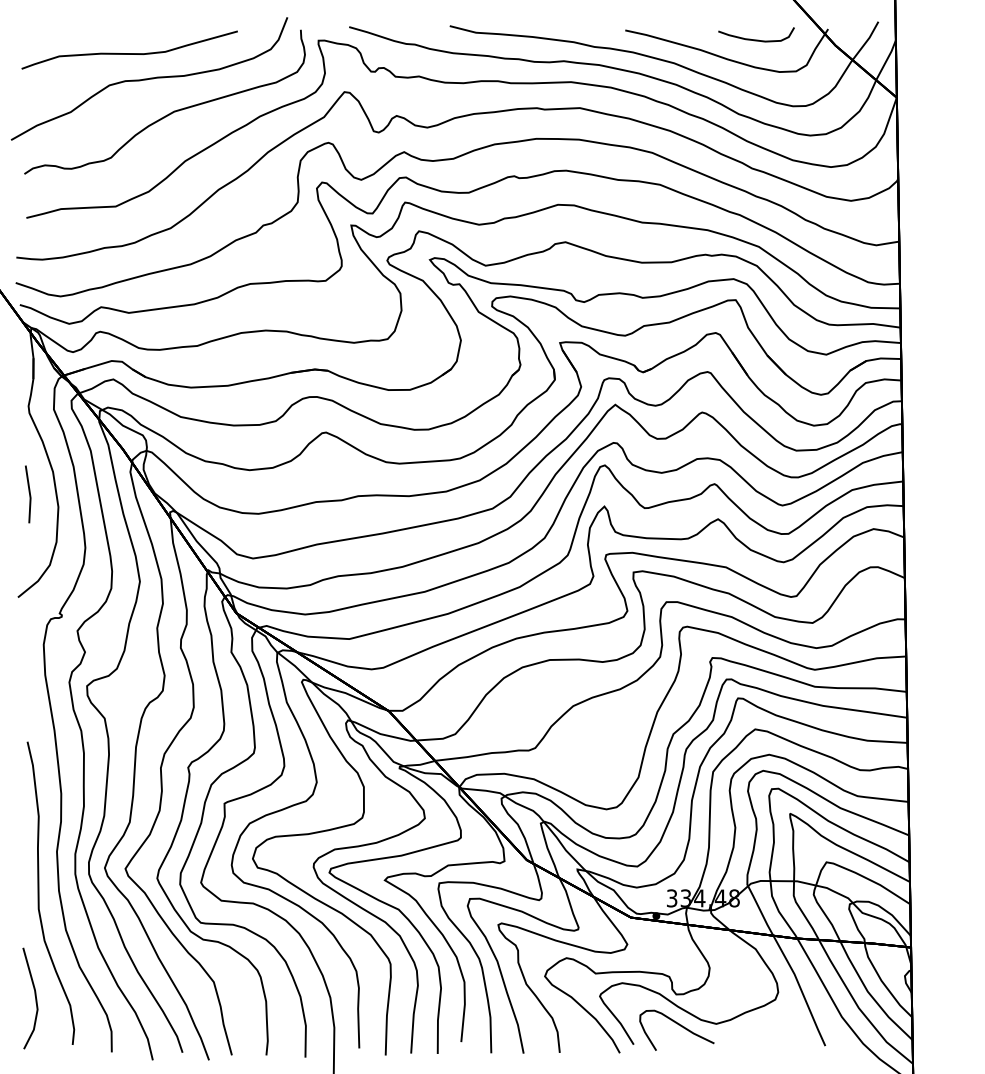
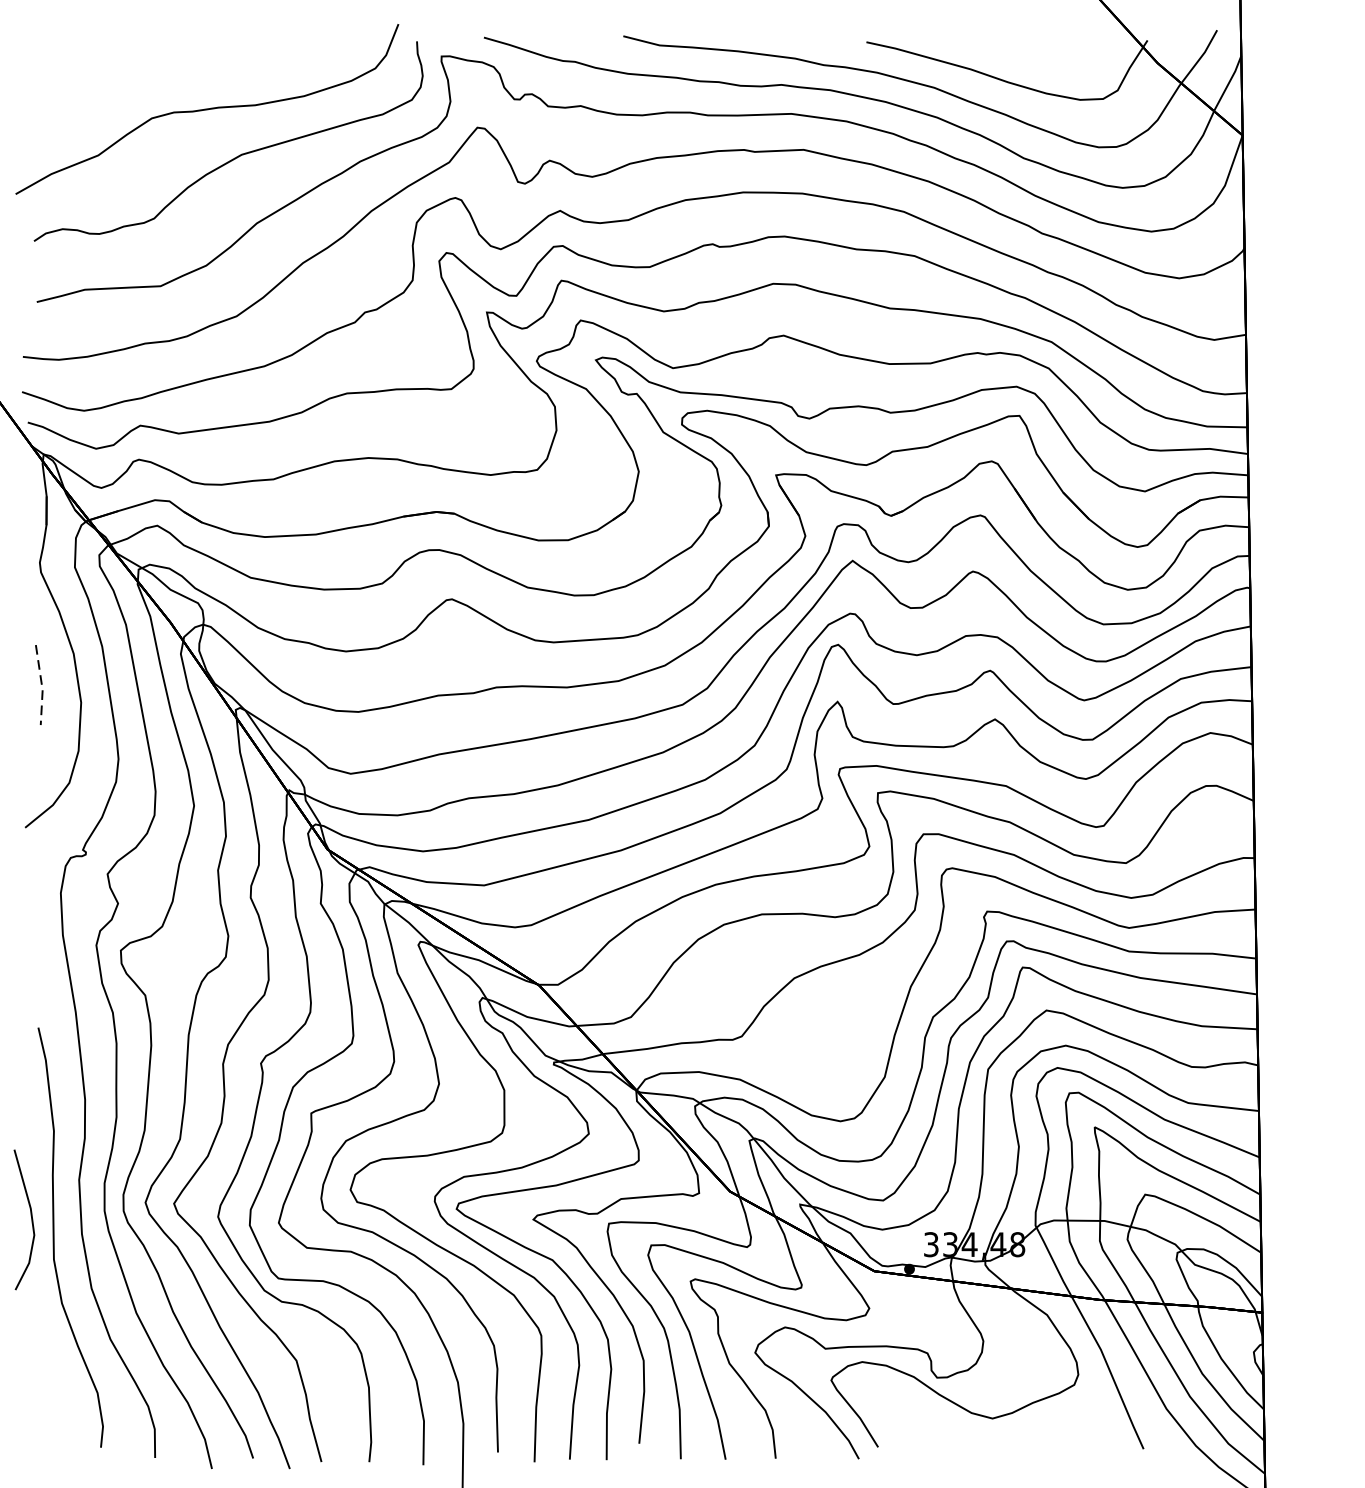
curve: (756, 39) -> (1048, 54), removed
curve: (129, 53) -> (179, 74), removed
line: (30, 495) -> (42, 686), solid -> dashed
line: (34, 995) -> (30, 1215), moved
curve: (678, 1025) -> (940, 1420), removed

